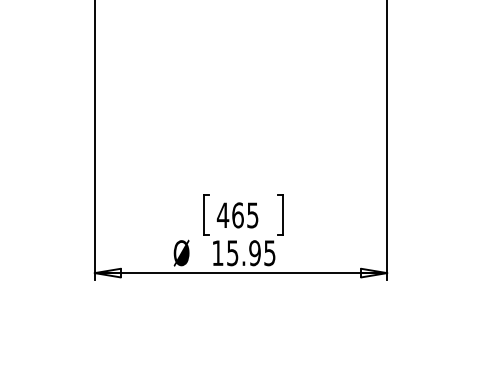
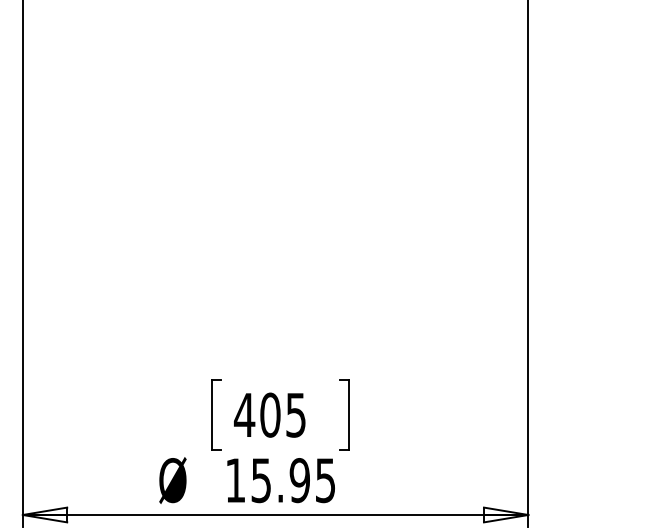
text: (237, 215) -> (269, 415), 465 -> 405

